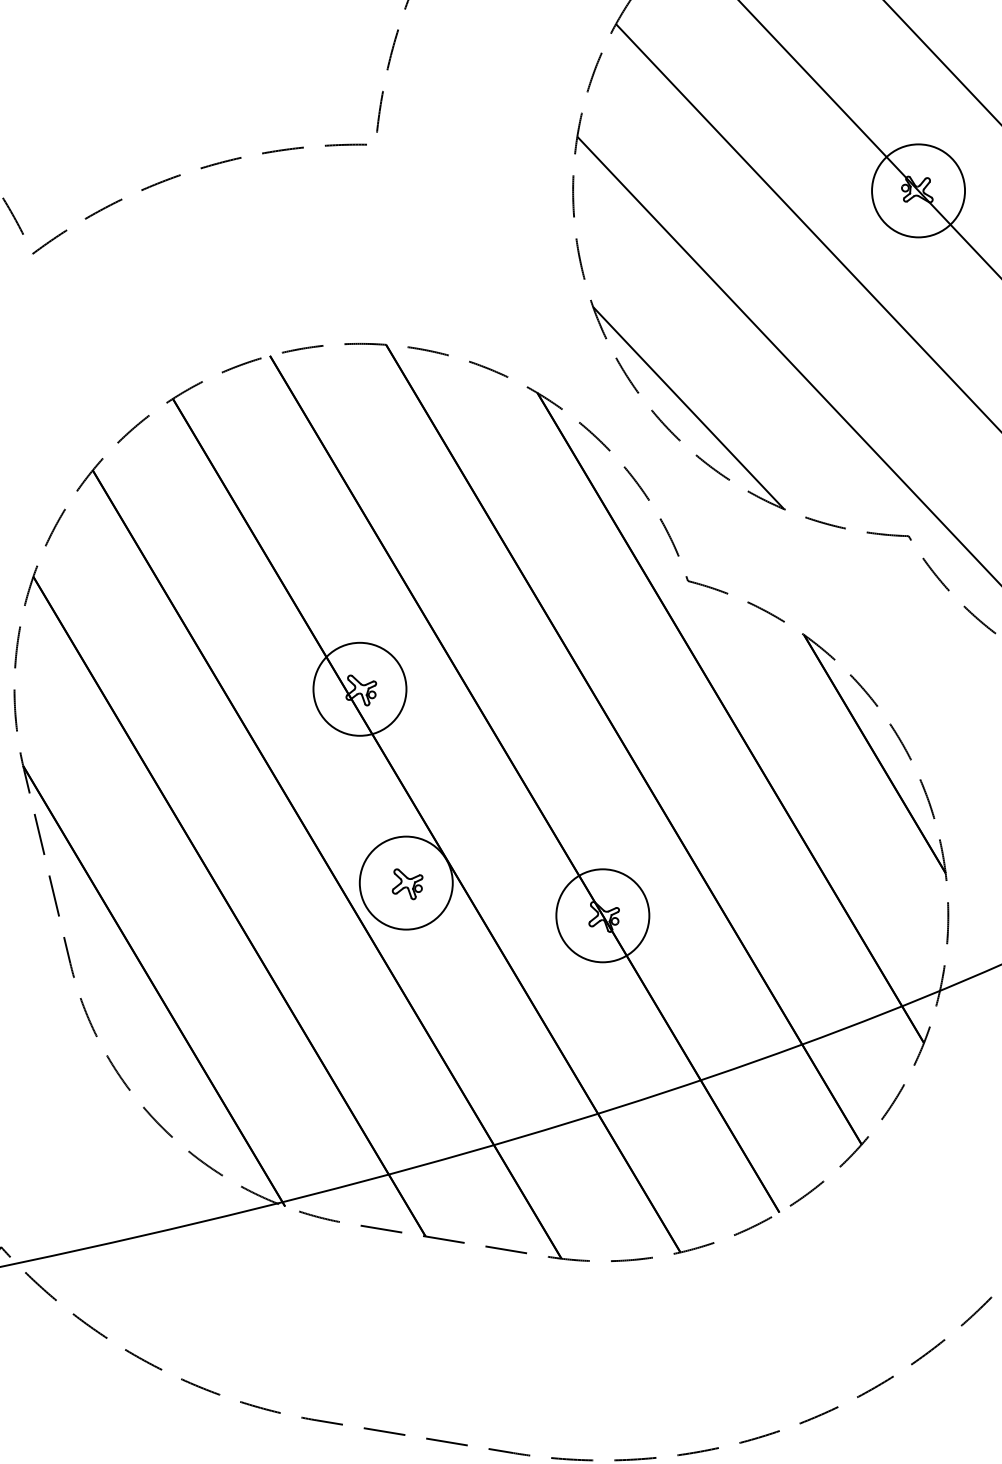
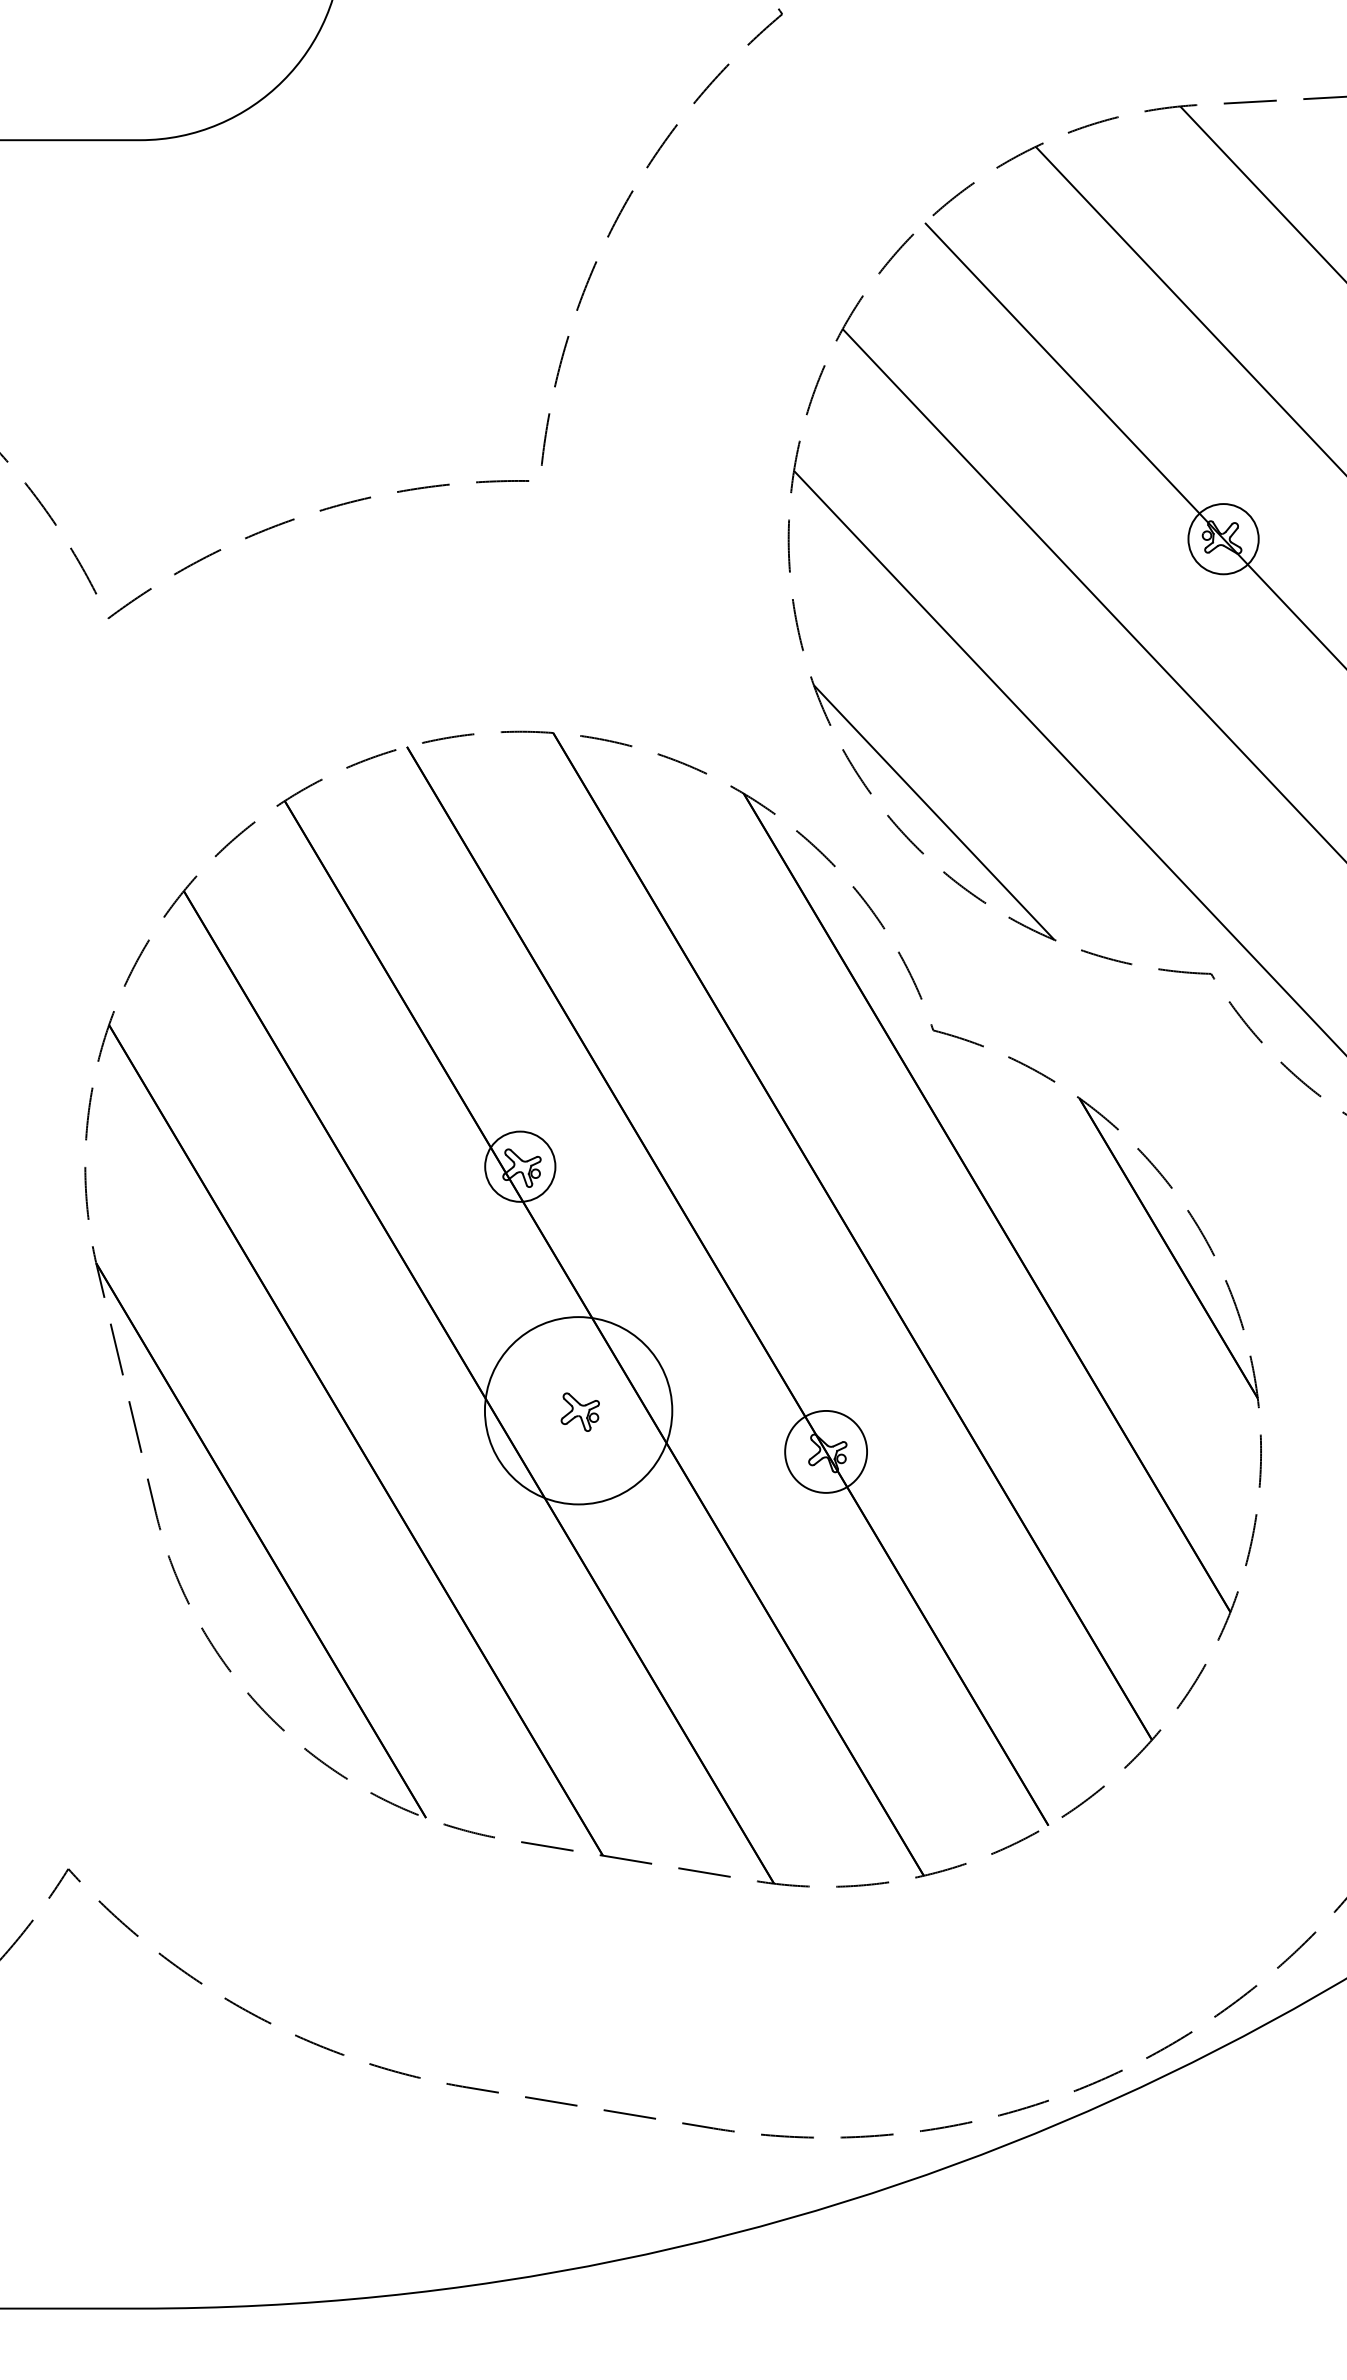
circle: (918, 190) -> (1223, 538), size x0.6
circle: (359, 689) -> (519, 1166), size x0.6
circle: (406, 882) -> (578, 1410), size x1.6
circle: (602, 915) -> (825, 1451), size x0.7

